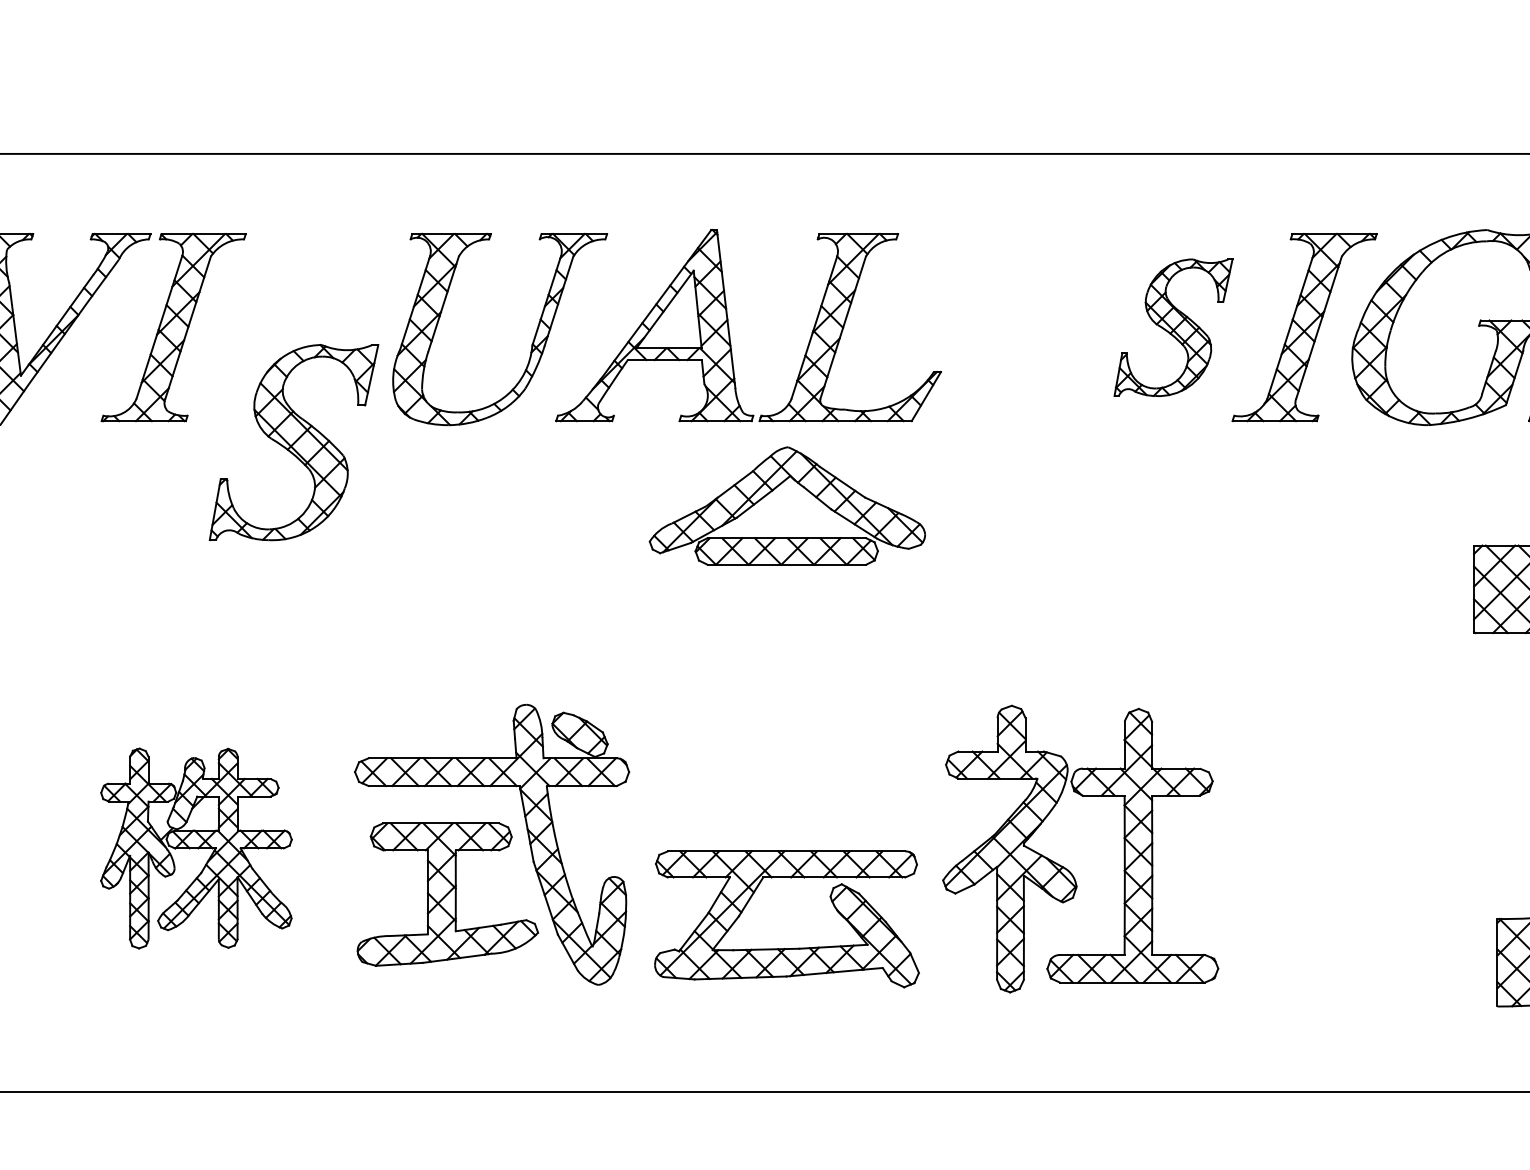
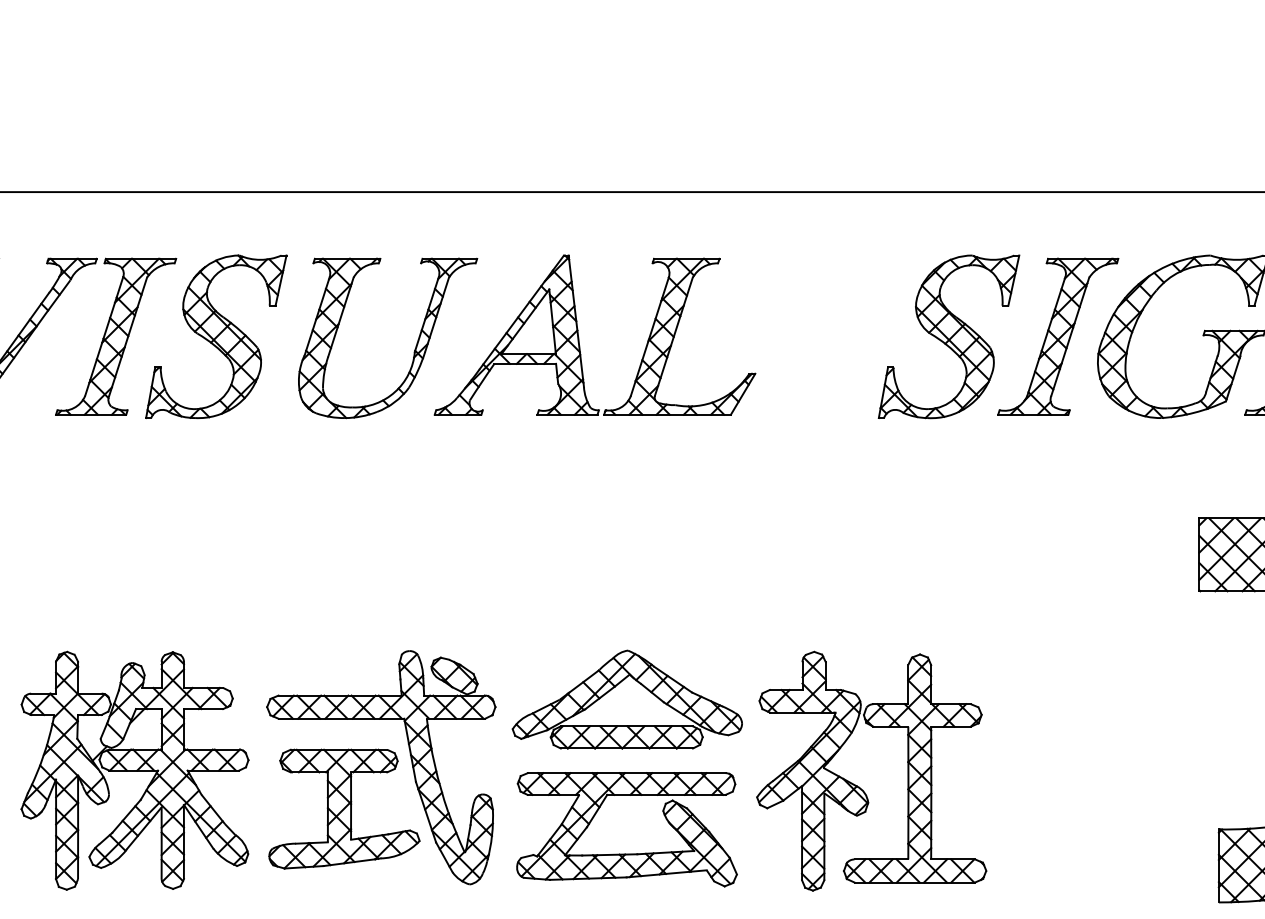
part: (1173, 327) -> (949, 336), size x1.43
part: (293, 442) -> (215, 336), moved
part: (775, 489) -> (617, 685), moved
part: (196, 848) -> (135, 770), size x1.43

